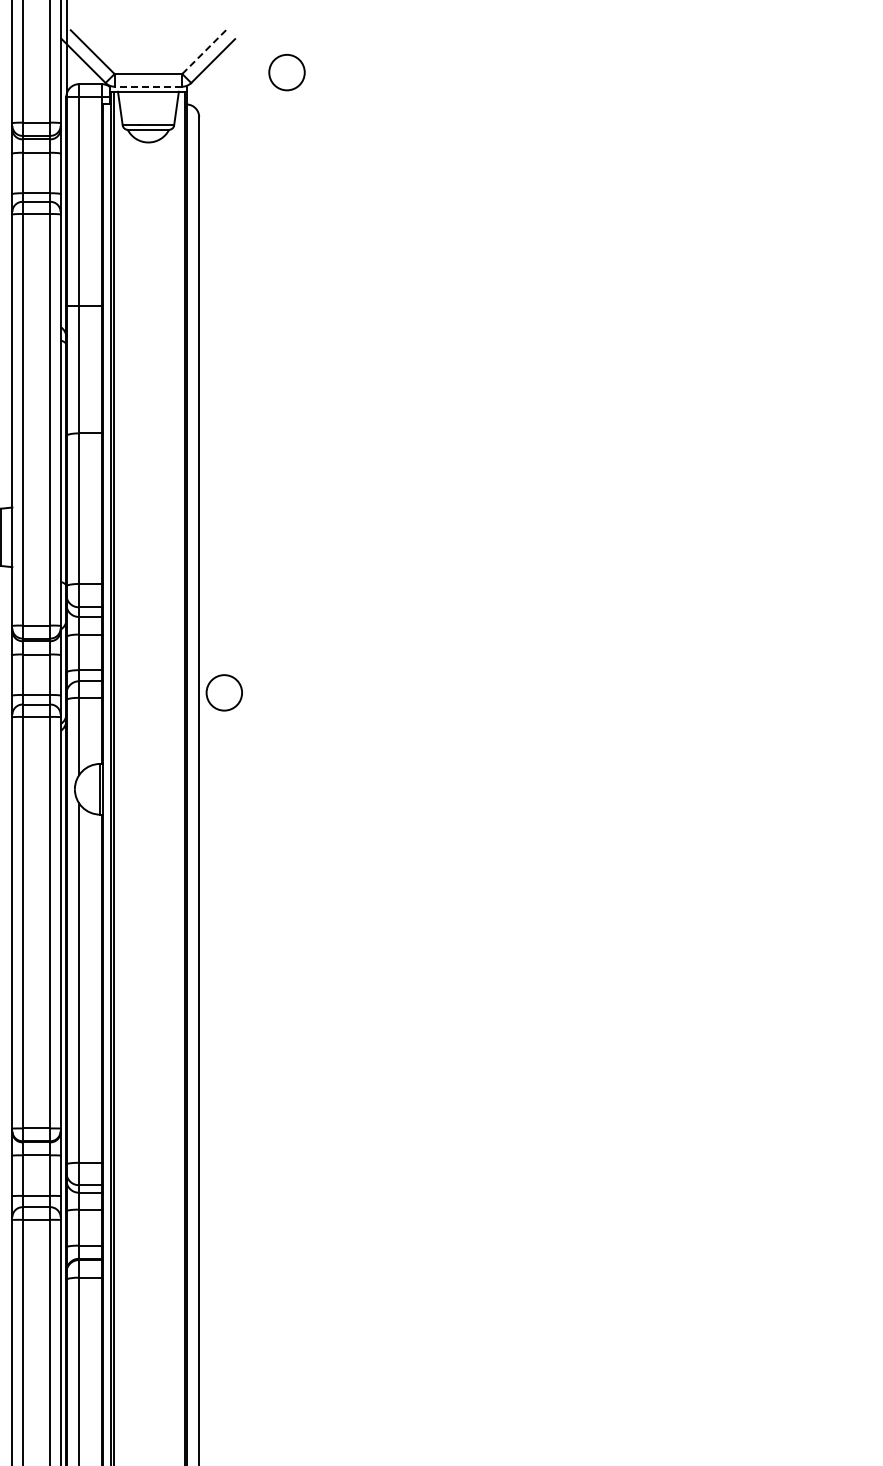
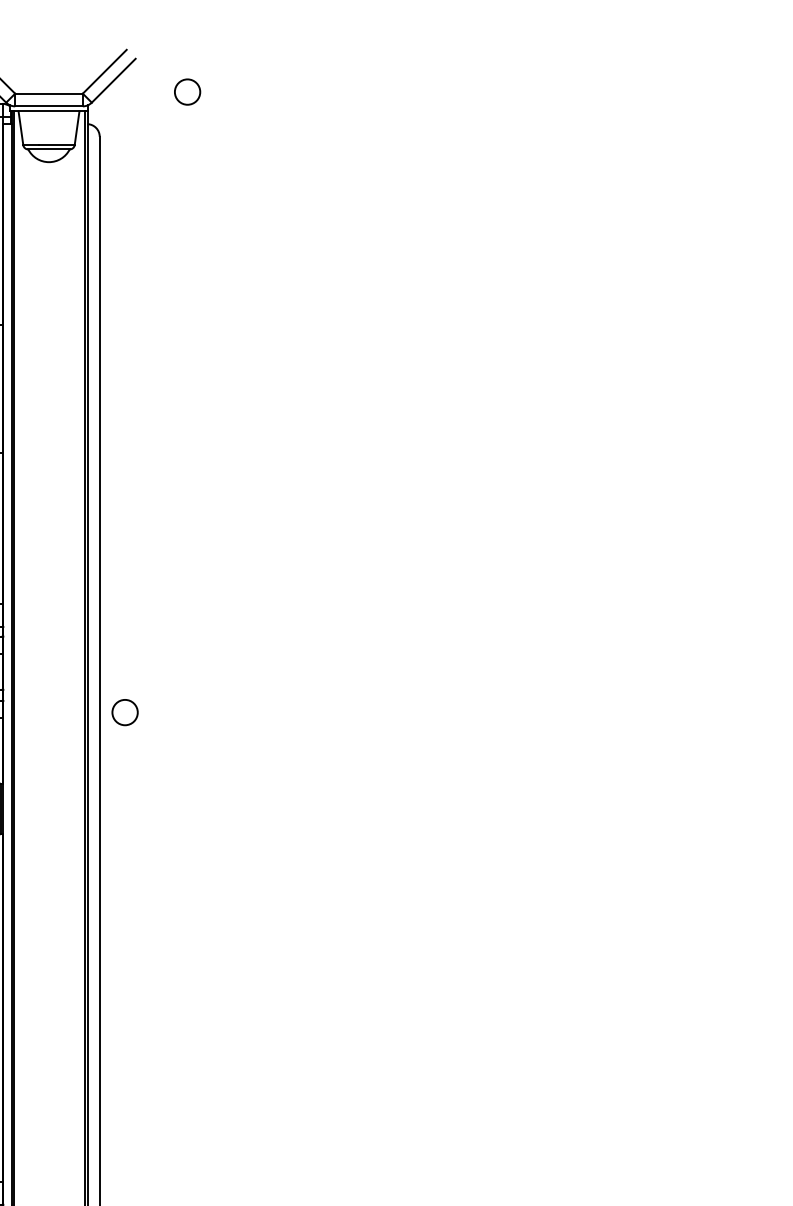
line: (204, 51) -> (105, 71), dashed -> solid
circle: (286, 71) -> (187, 91), size x0.71
line: (148, 86) -> (49, 106), dashed -> solid
circle: (224, 692) -> (125, 712), size x0.71

